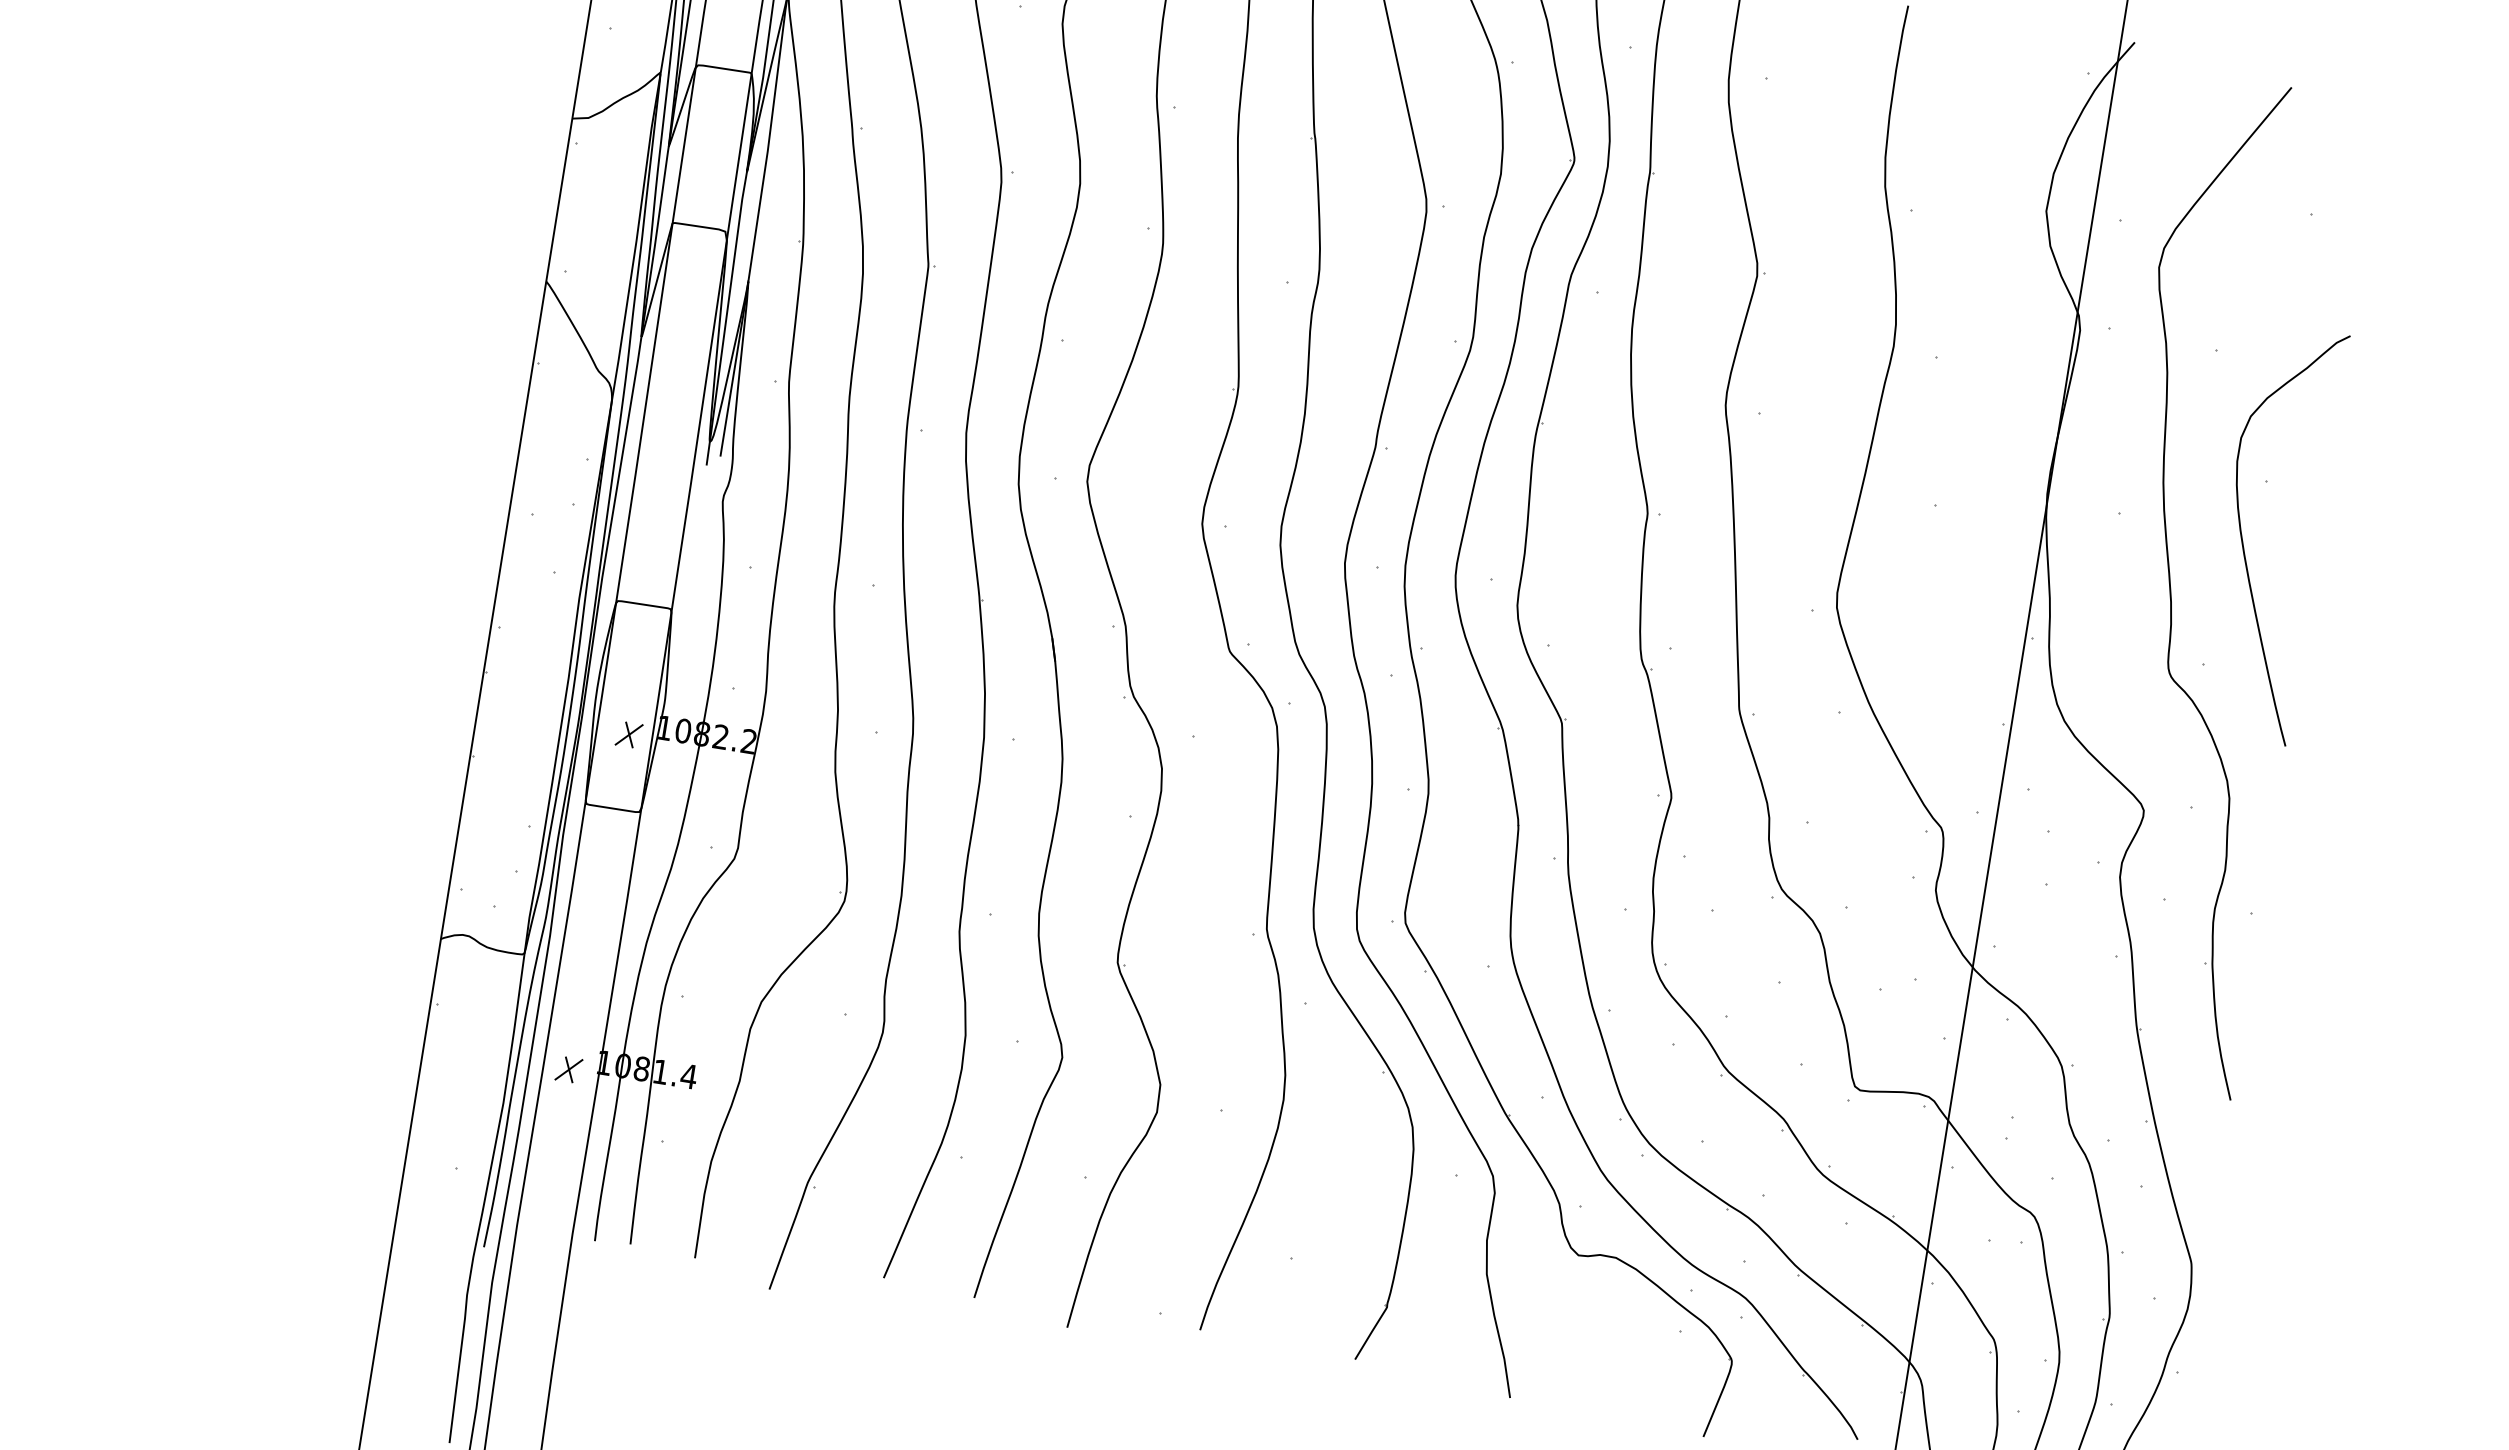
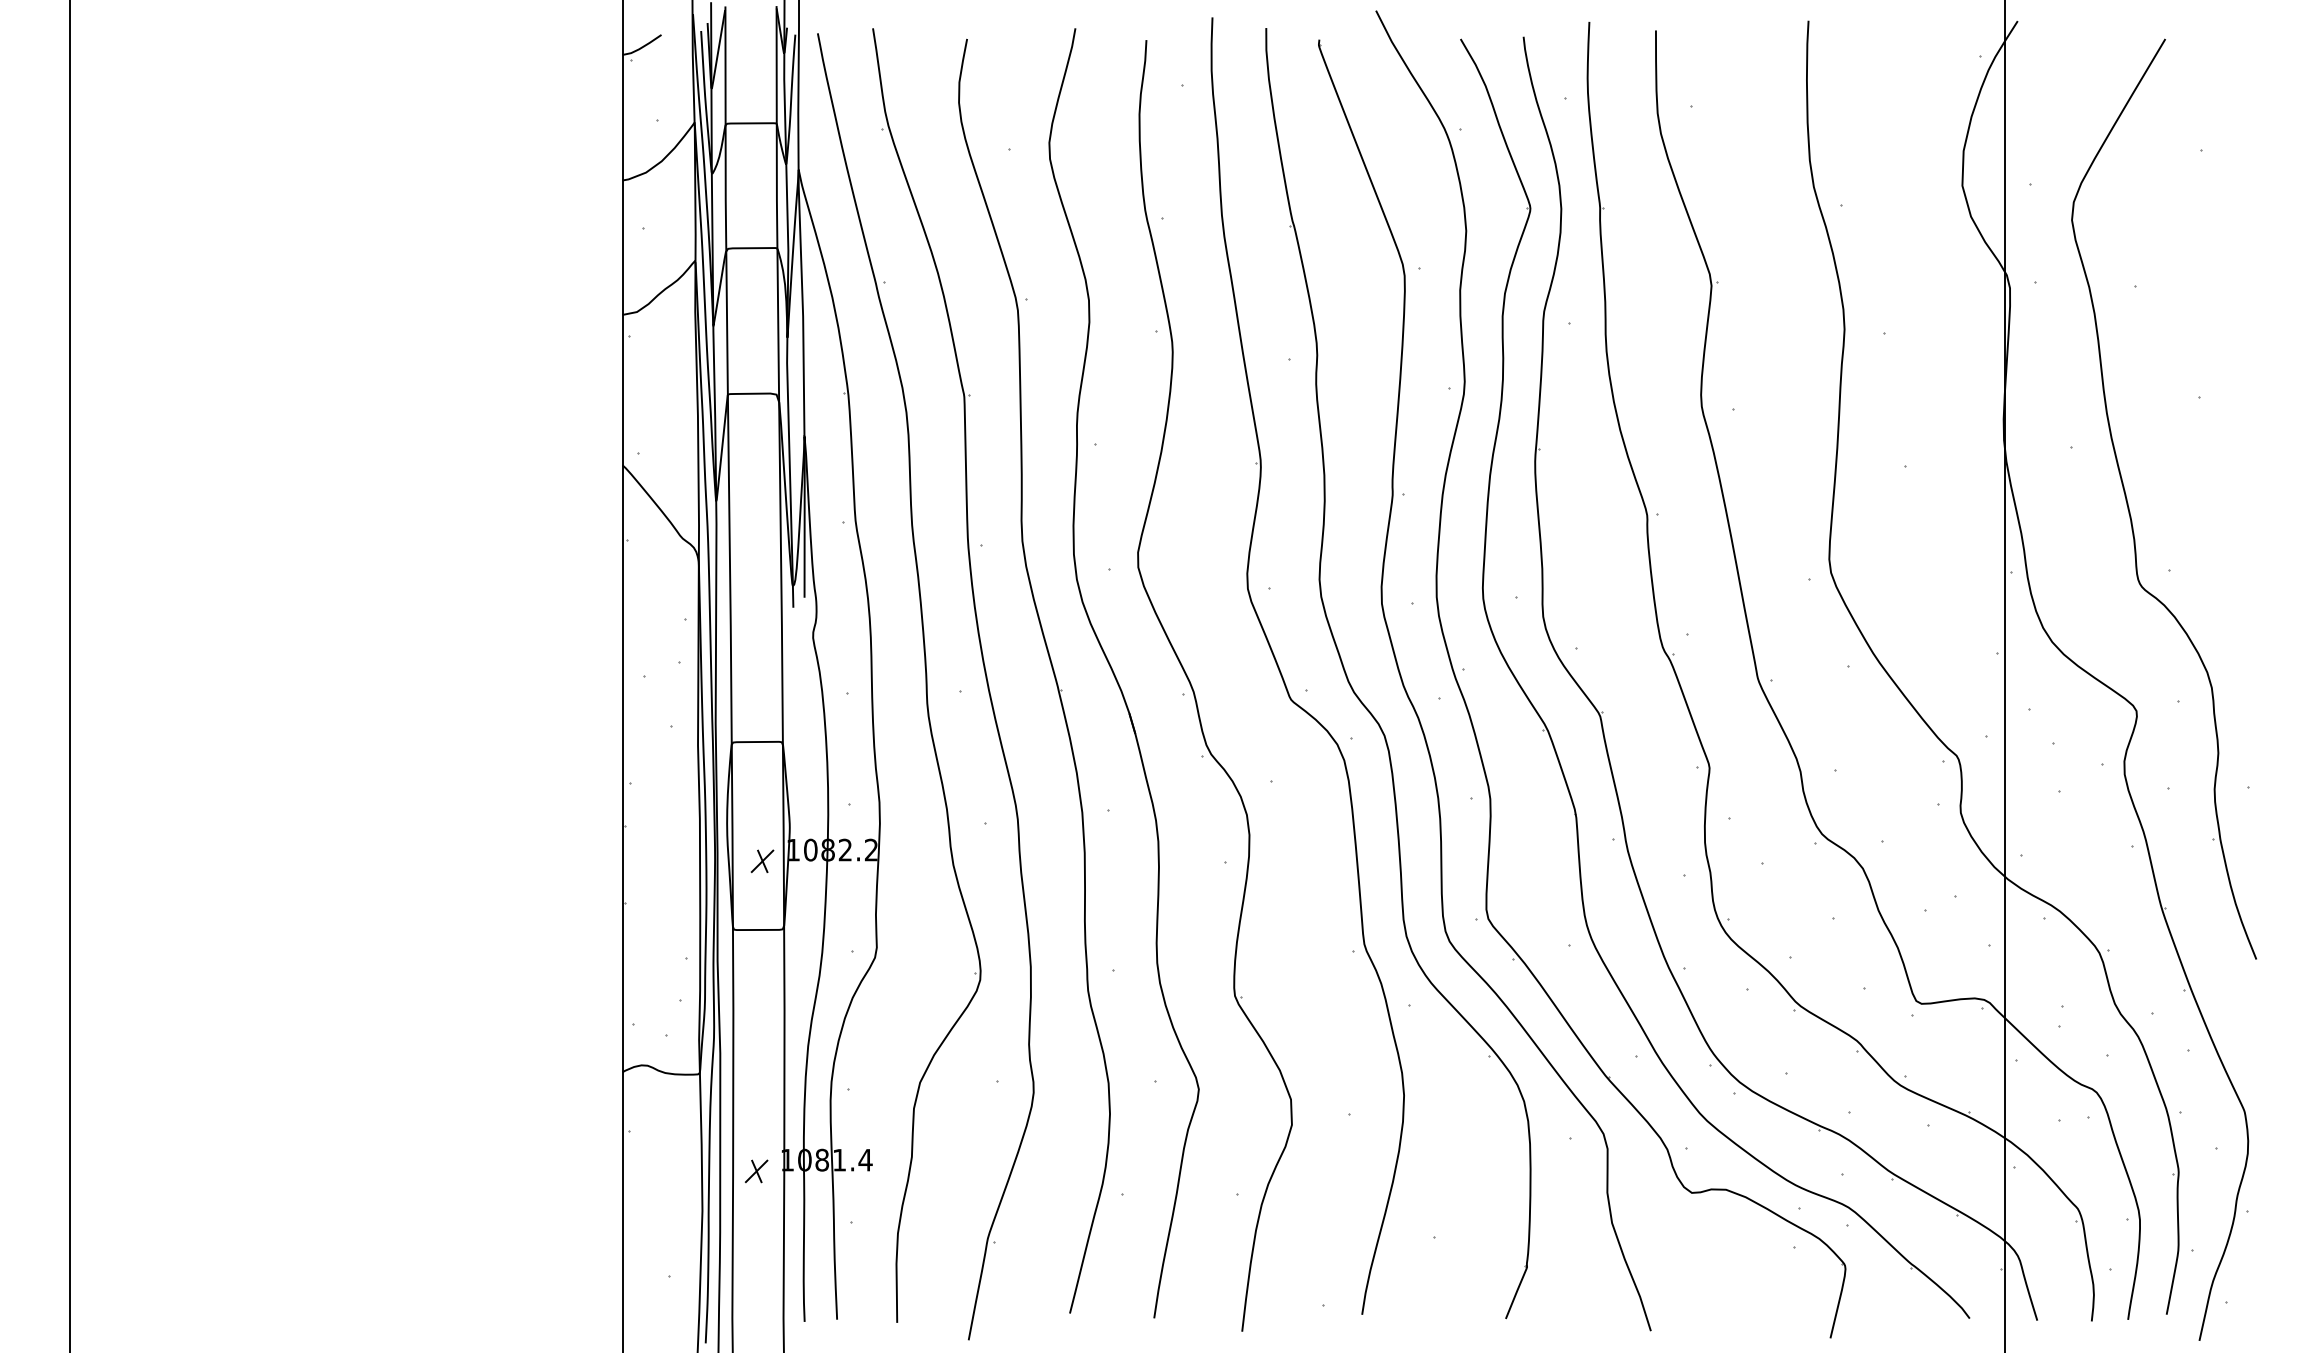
curve: (2243, 537) -> (2186, 451), removed

